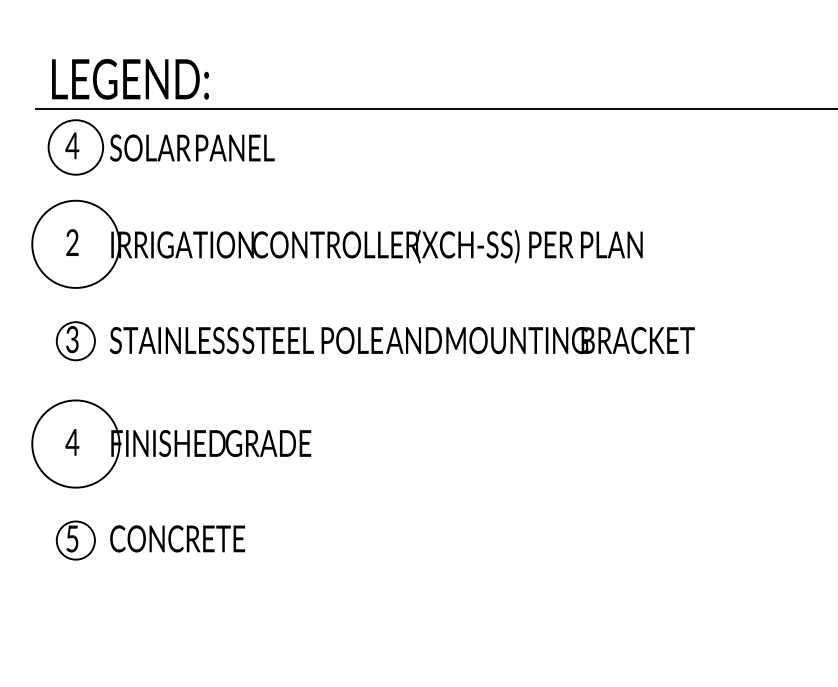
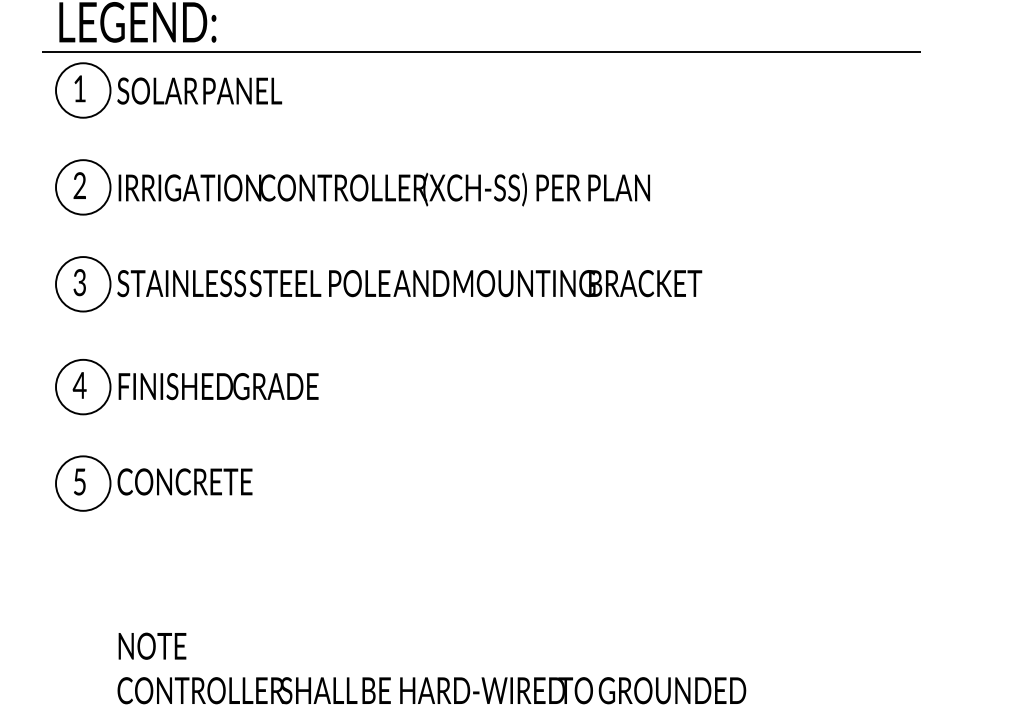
text: (72, 145) -> (79, 88), 4 -> 1
circle: (76, 244) -> (83, 187), size x0.62
circle: (76, 341) -> (83, 284), size x1.43
circle: (76, 443) -> (83, 386), size x0.62
circle: (76, 540) -> (83, 483), size x1.43

